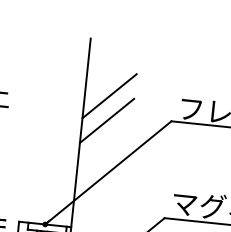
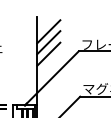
line: (111, 72) -> (48, 31), added

